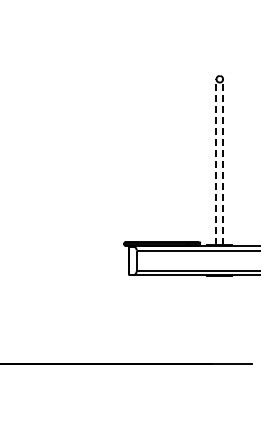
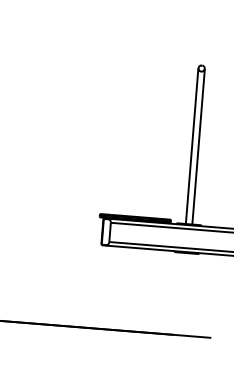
line: (216, 161) -> (192, 145), dashed -> solid
line: (223, 161) -> (198, 145), dashed -> solid

